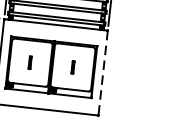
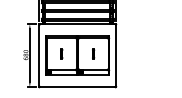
line: (102, 74) -> (115, 56), dashed -> solid

